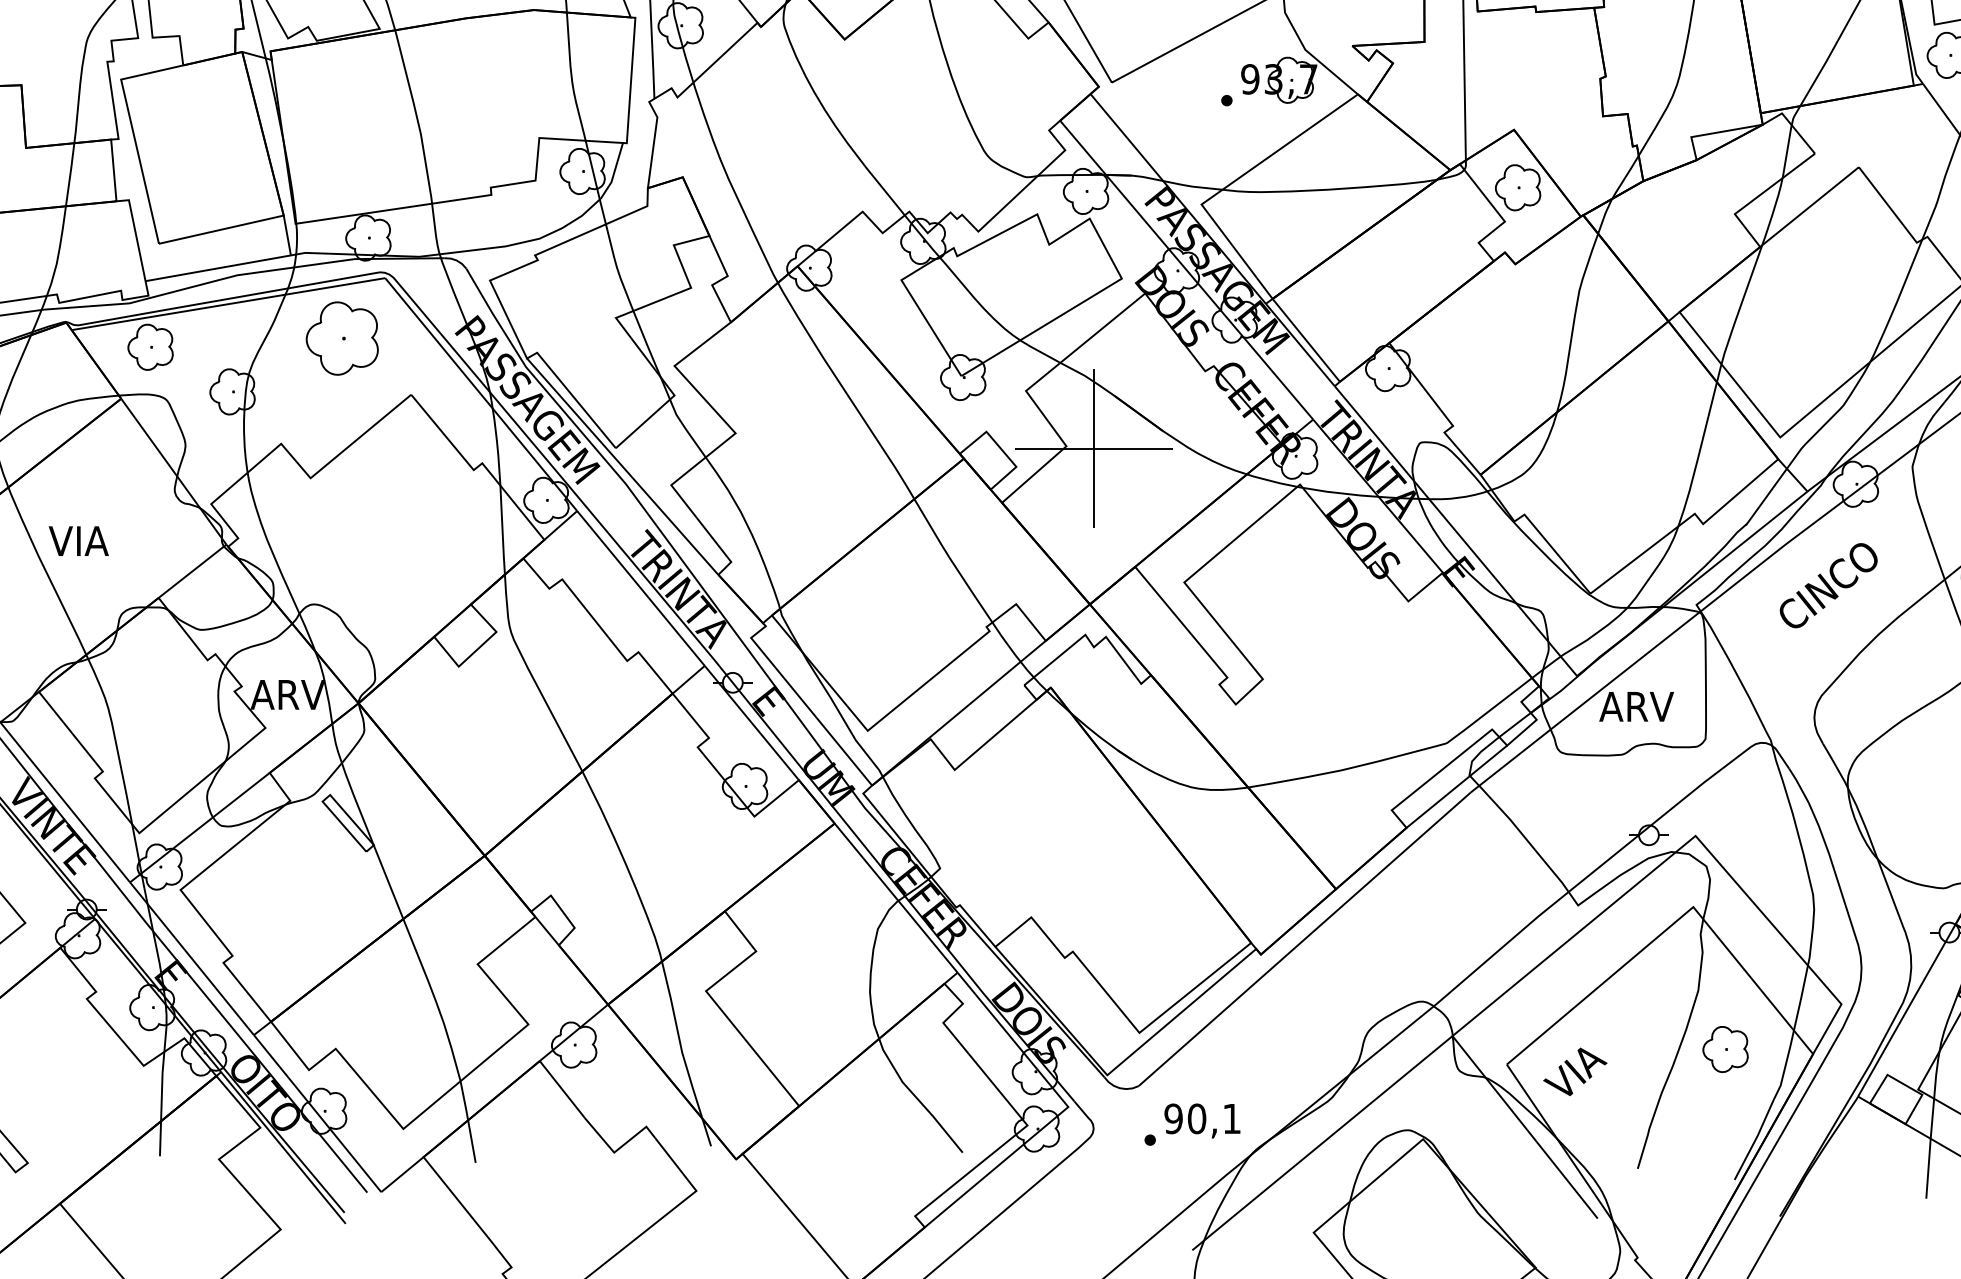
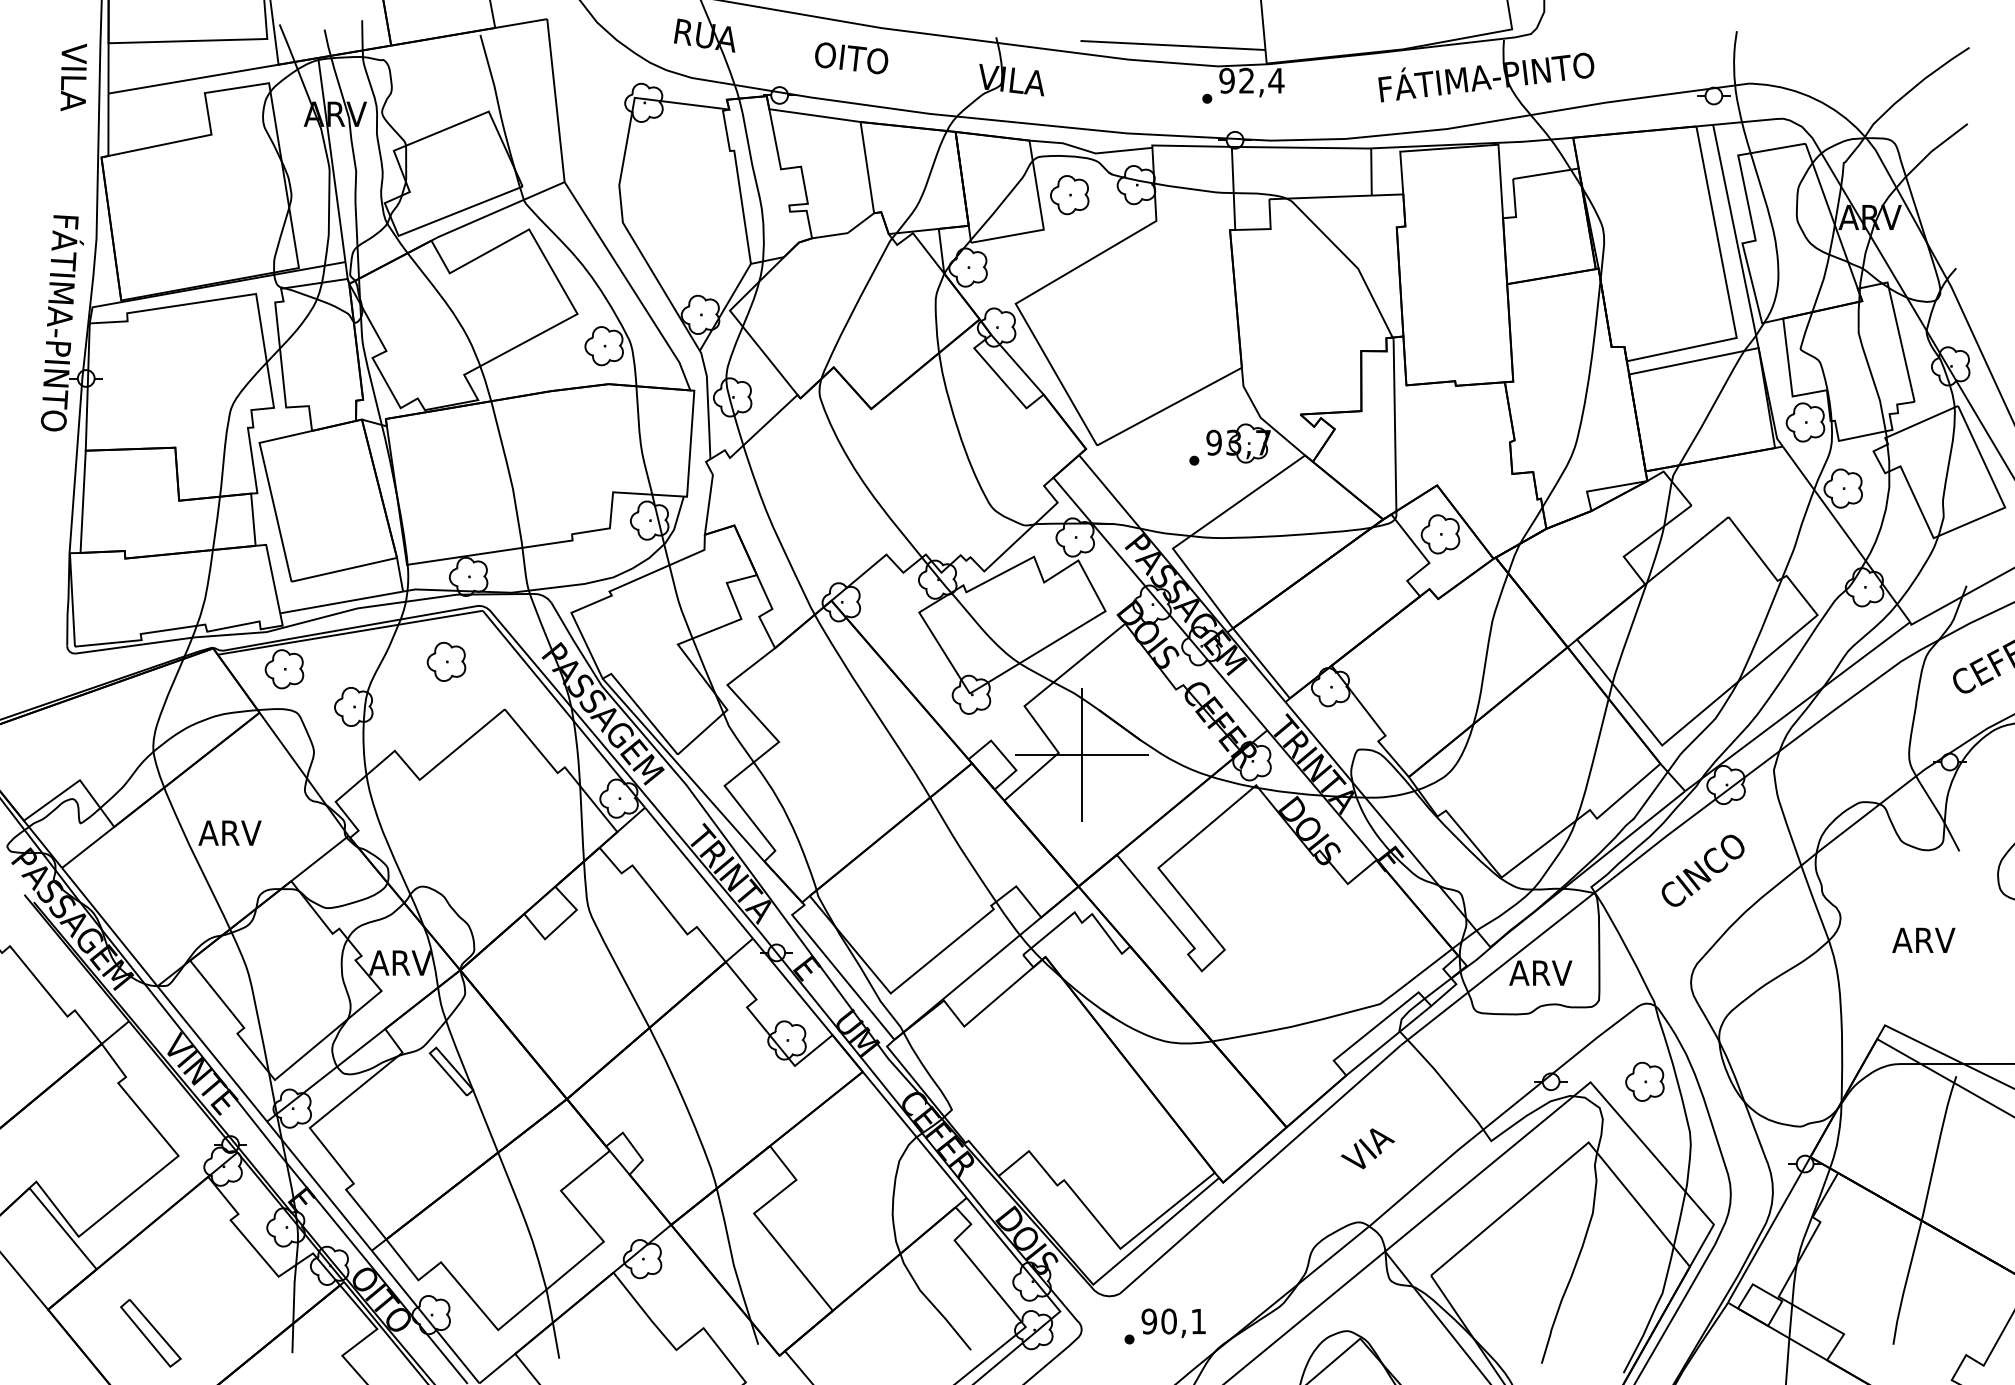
part: (342, 338) -> (446, 661), size x0.62
text: (85, 540) -> (229, 832), VIA -> ARV
part: (1725, 1049) -> (1644, 1081), moved
text: (1574, 1071) -> (1367, 1148), moved

